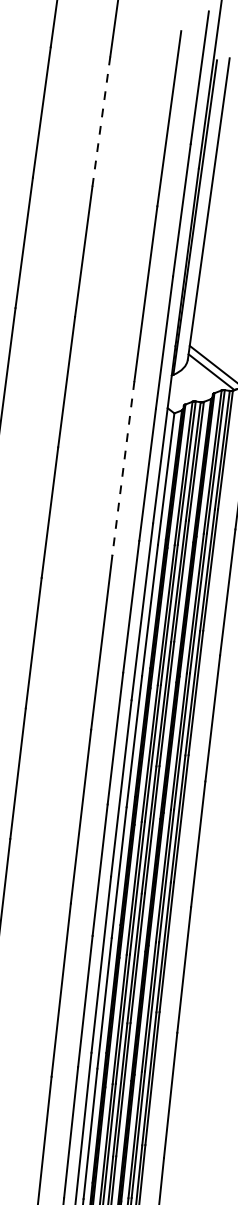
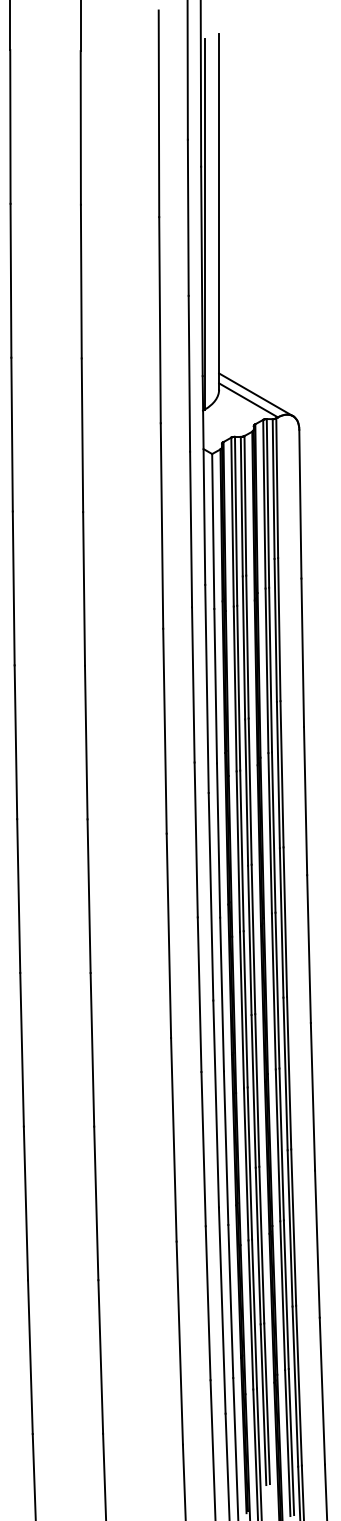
line: (101, 121) -> (80, 127), dashed -> solid
line: (122, 468) -> (161, 526), dashed -> solid

